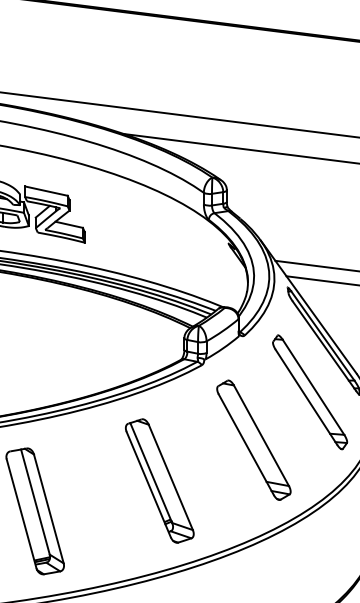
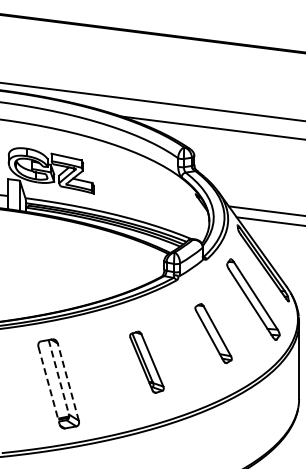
part: (253, 440) -> (213, 333), size x0.7
part: (159, 479) -> (146, 361), size x0.7
line: (34, 502) -> (58, 377), solid -> dashed
line: (49, 509) -> (68, 382), solid -> dashed
line: (22, 513) -> (49, 385), solid -> dashed

